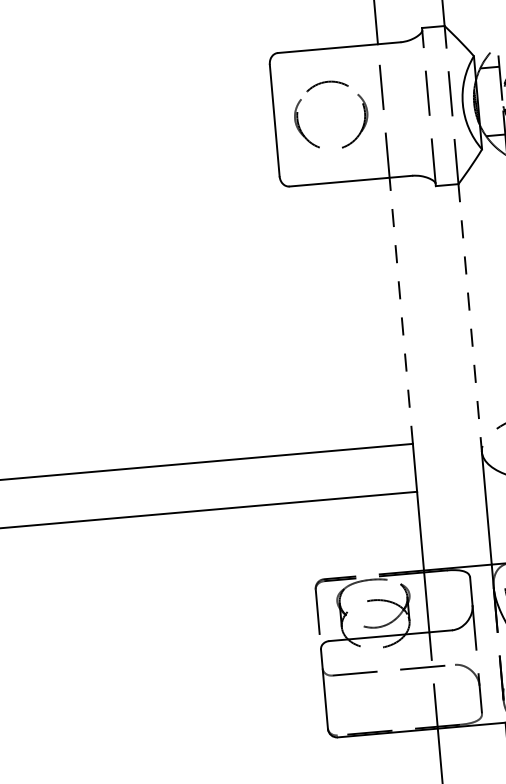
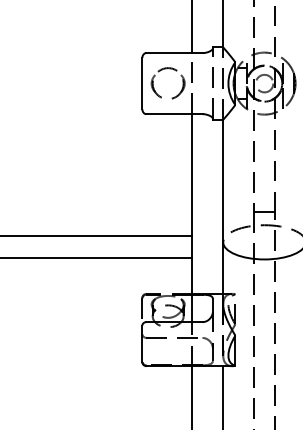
line: (401, 311) -> (192, 175), dashed -> solid
line: (470, 318) -> (223, 181), dashed -> solid

